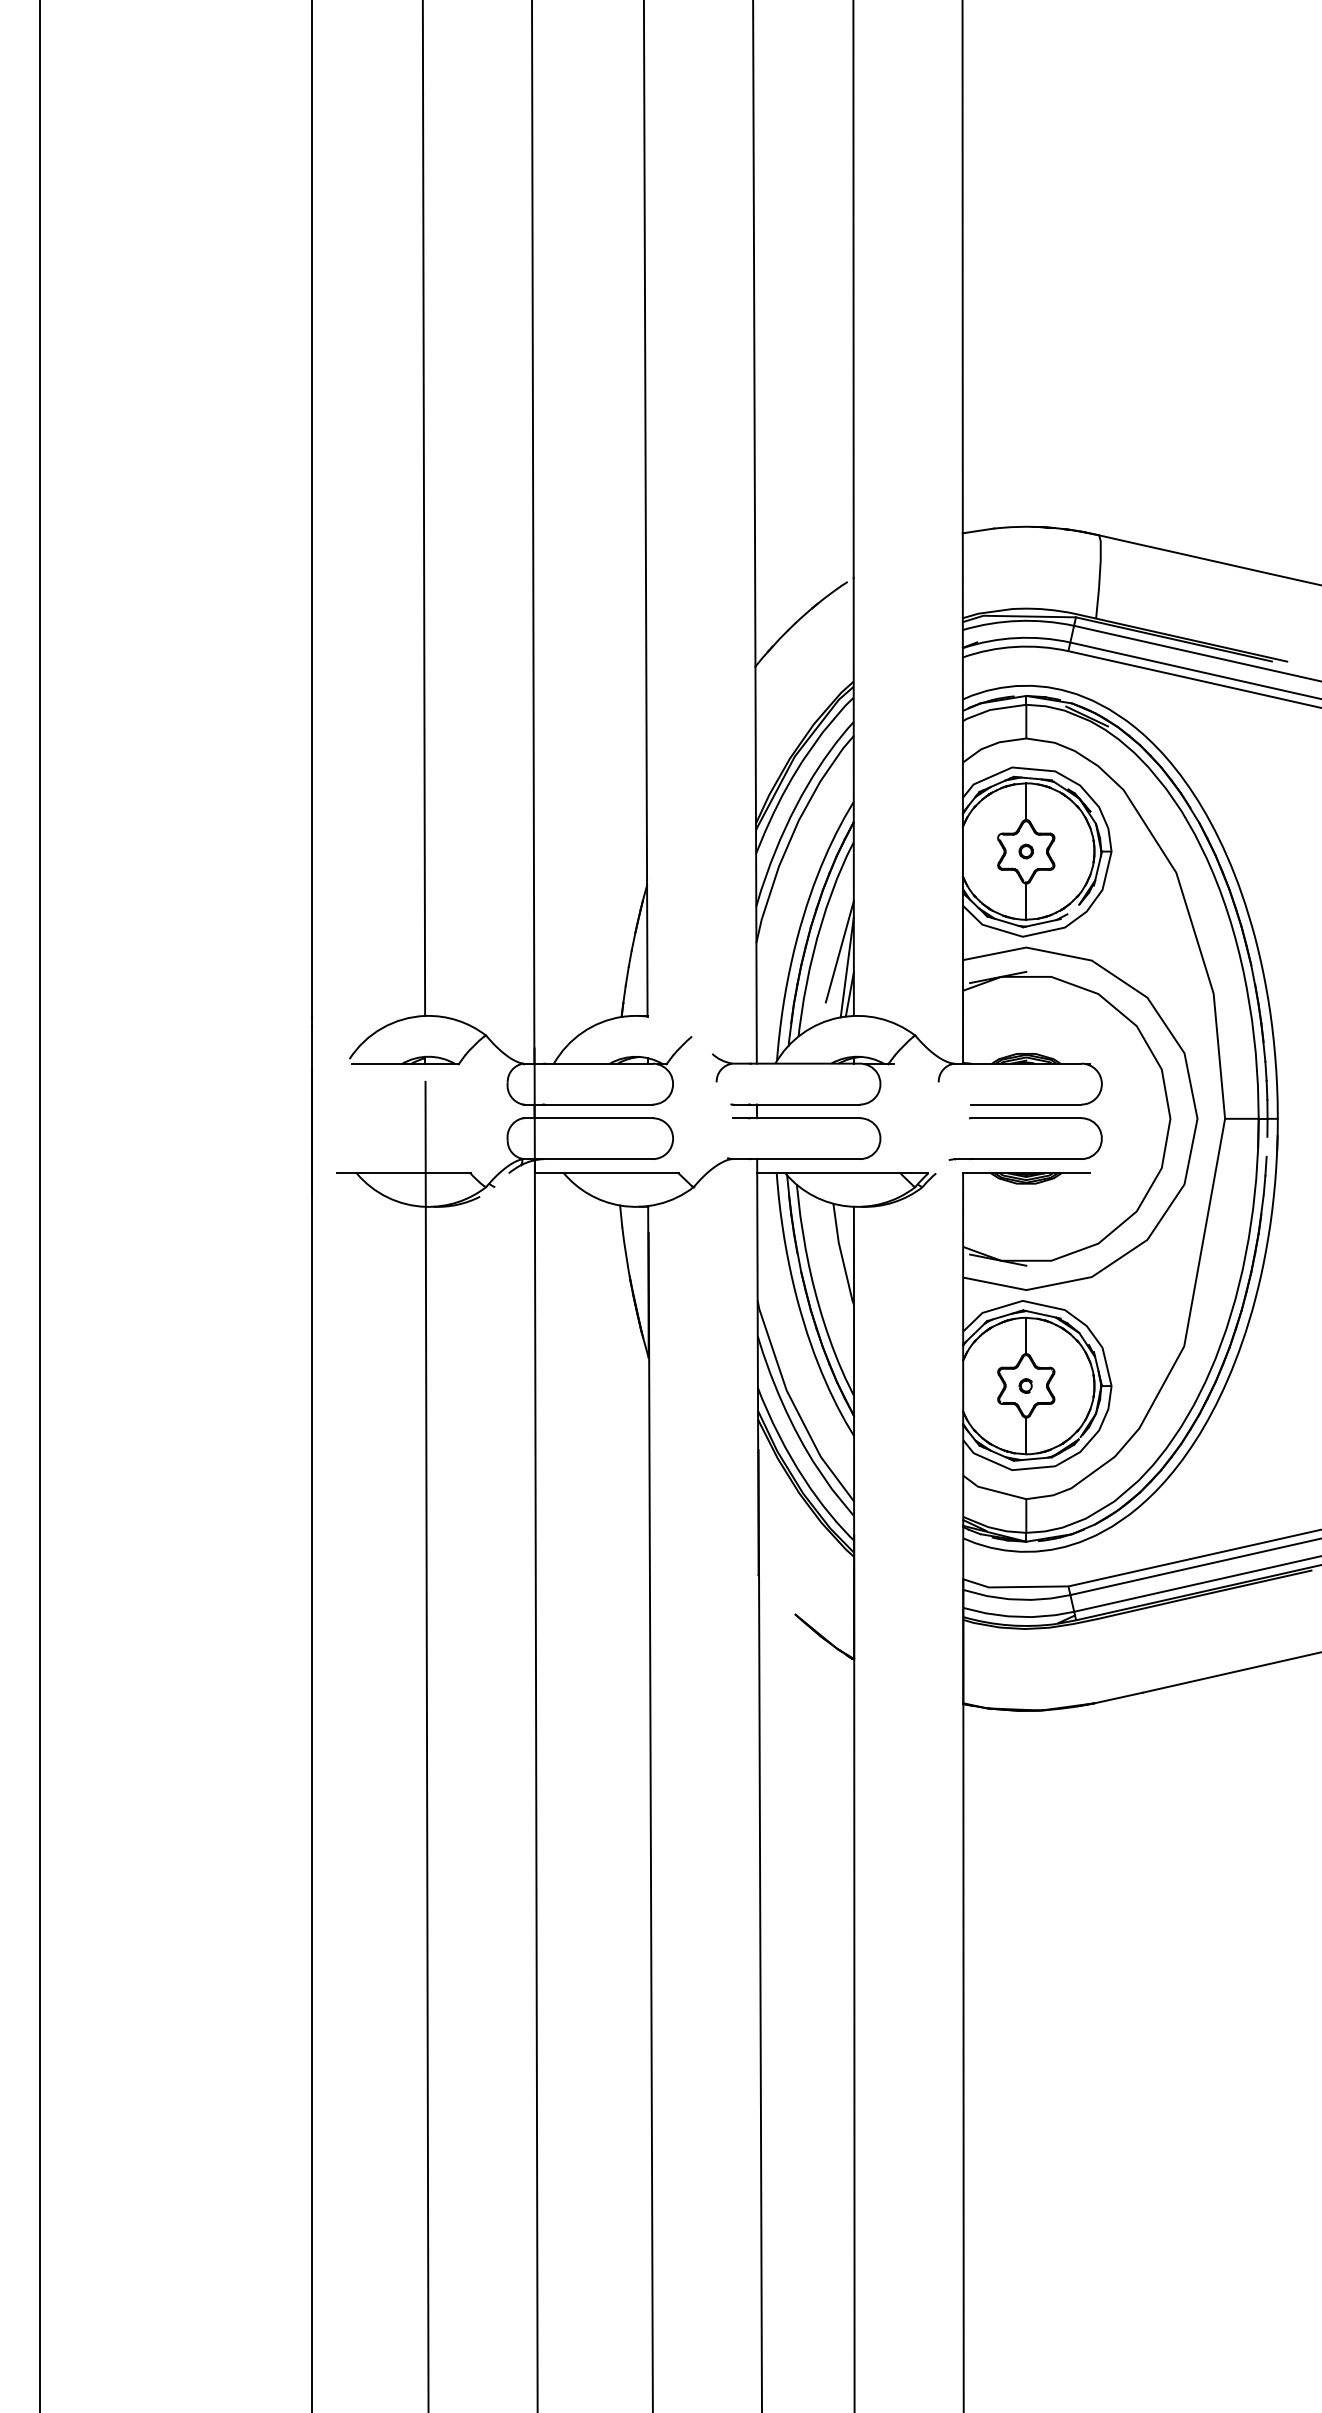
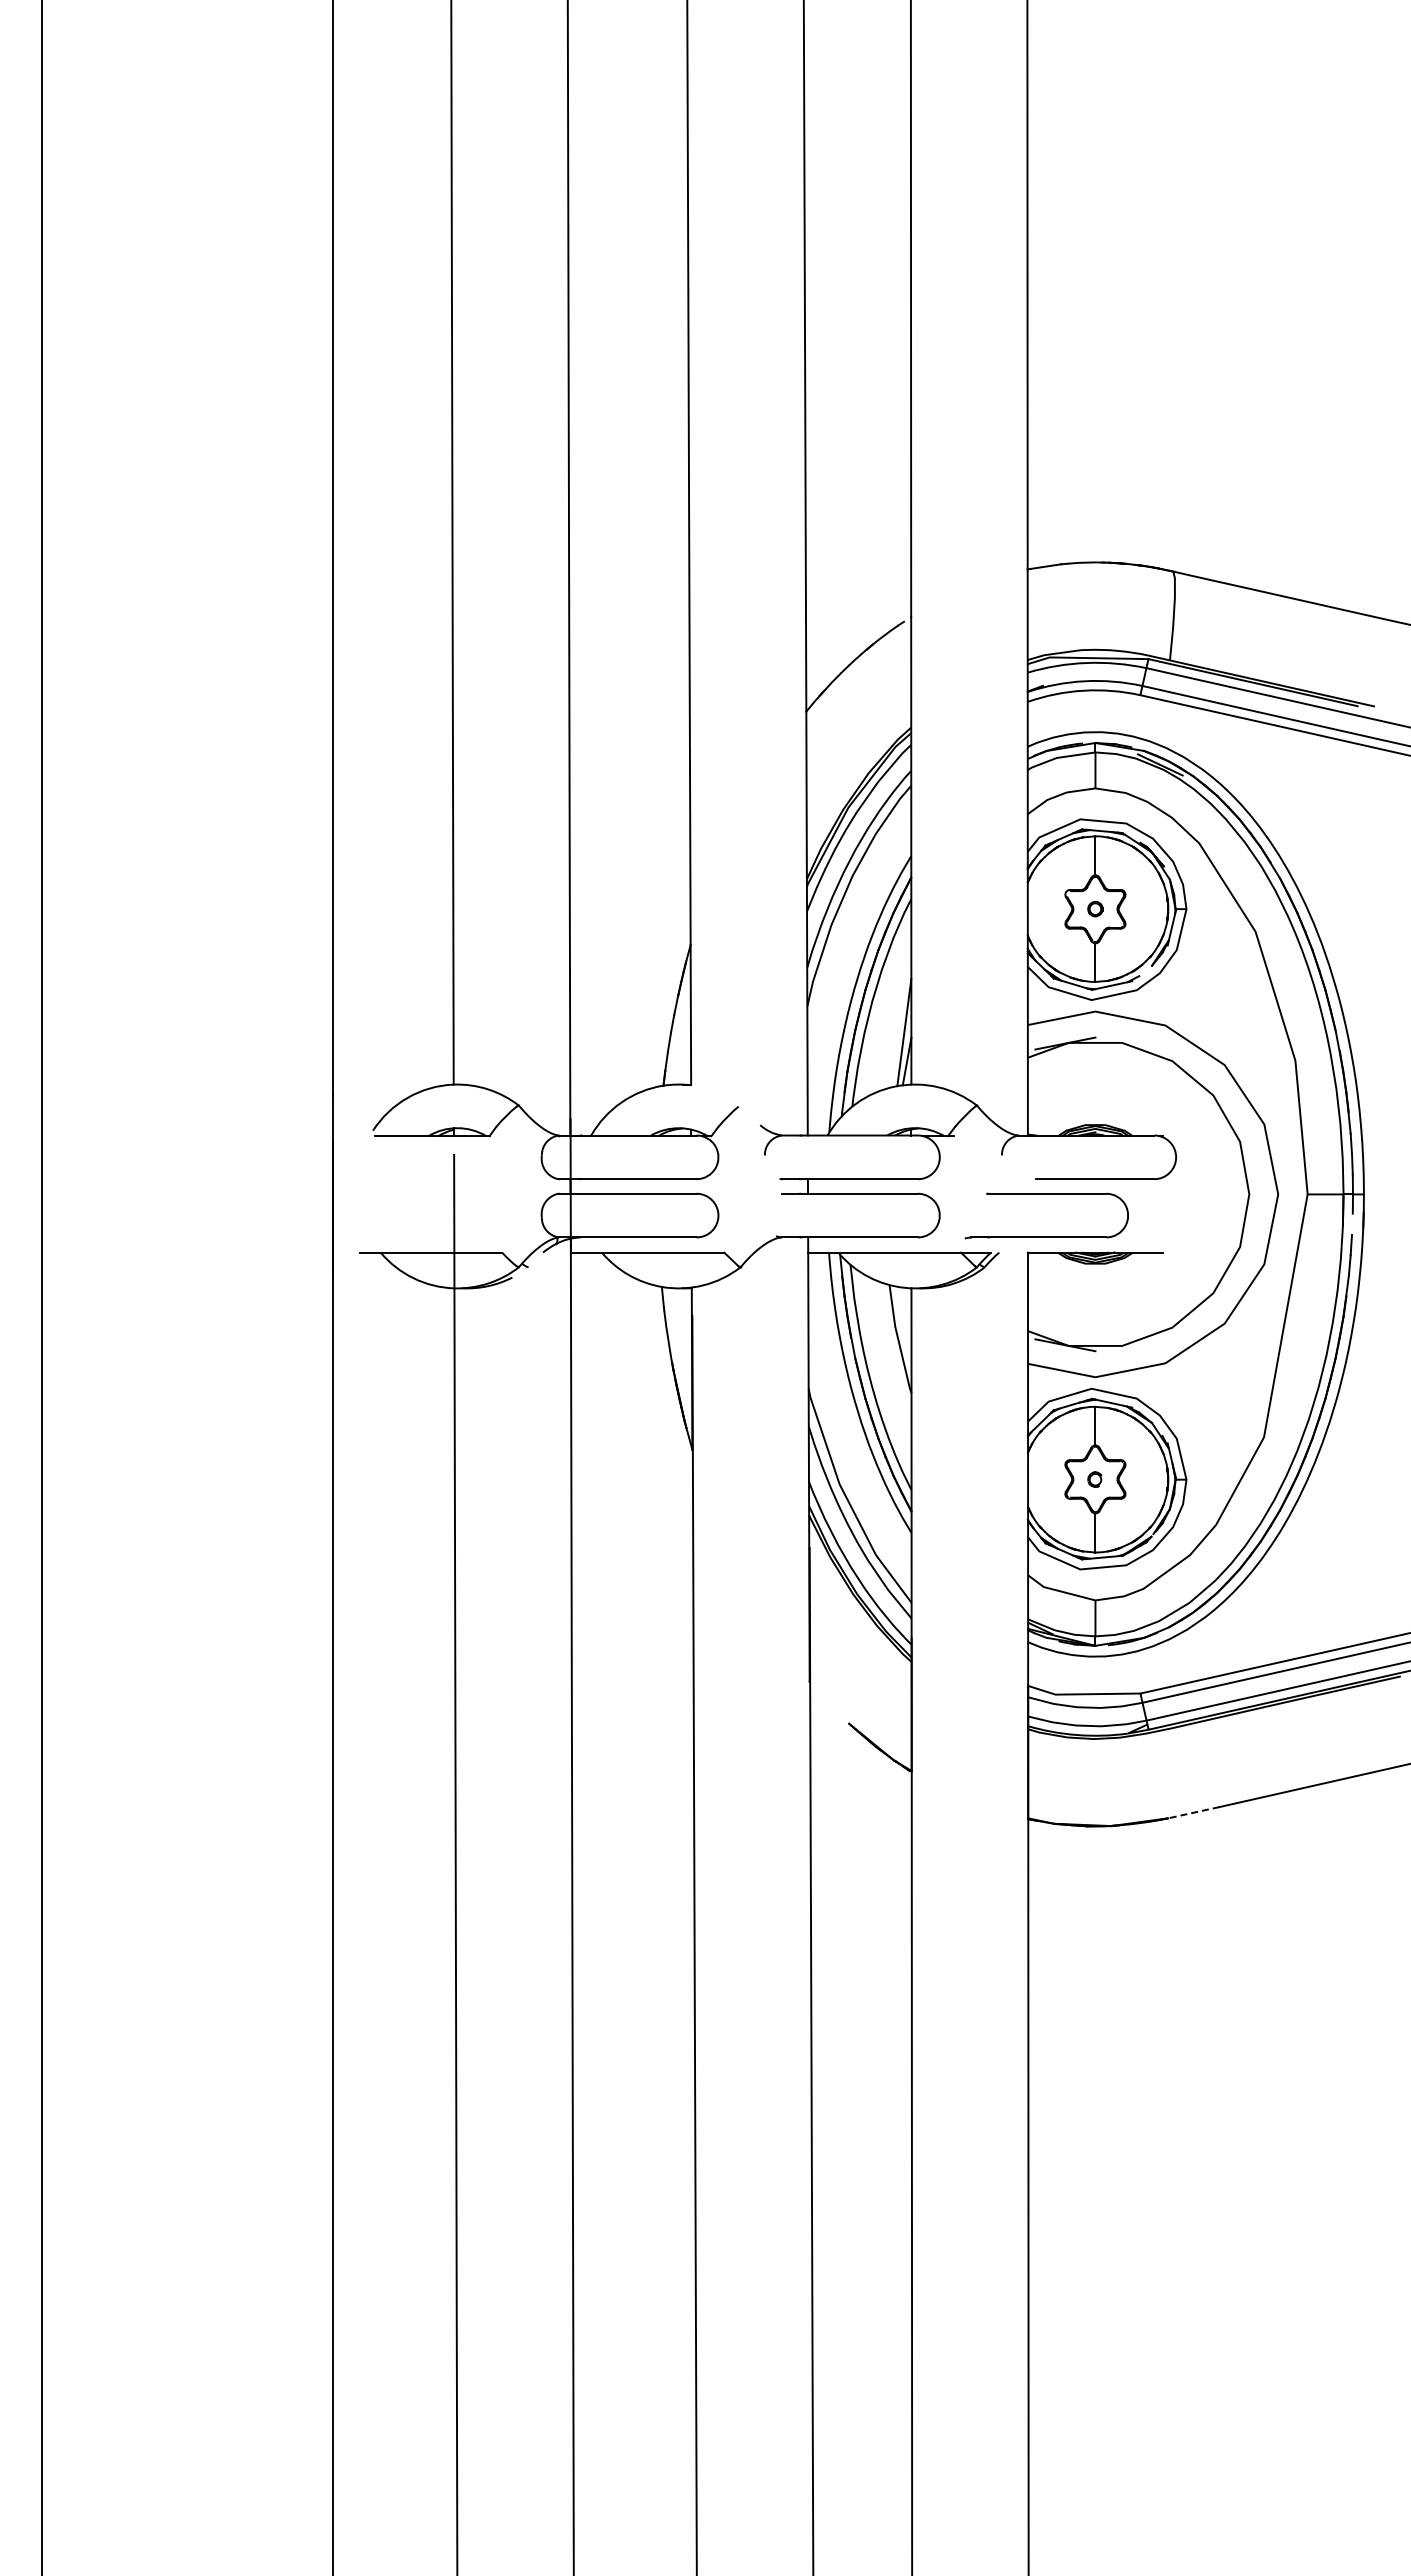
line: (839, 952) -> (896, 1016), removed
part: (1025, 1118) -> (1046, 1194), moved
line: (1119, 1697) -> (1194, 1812), solid -> dashed

